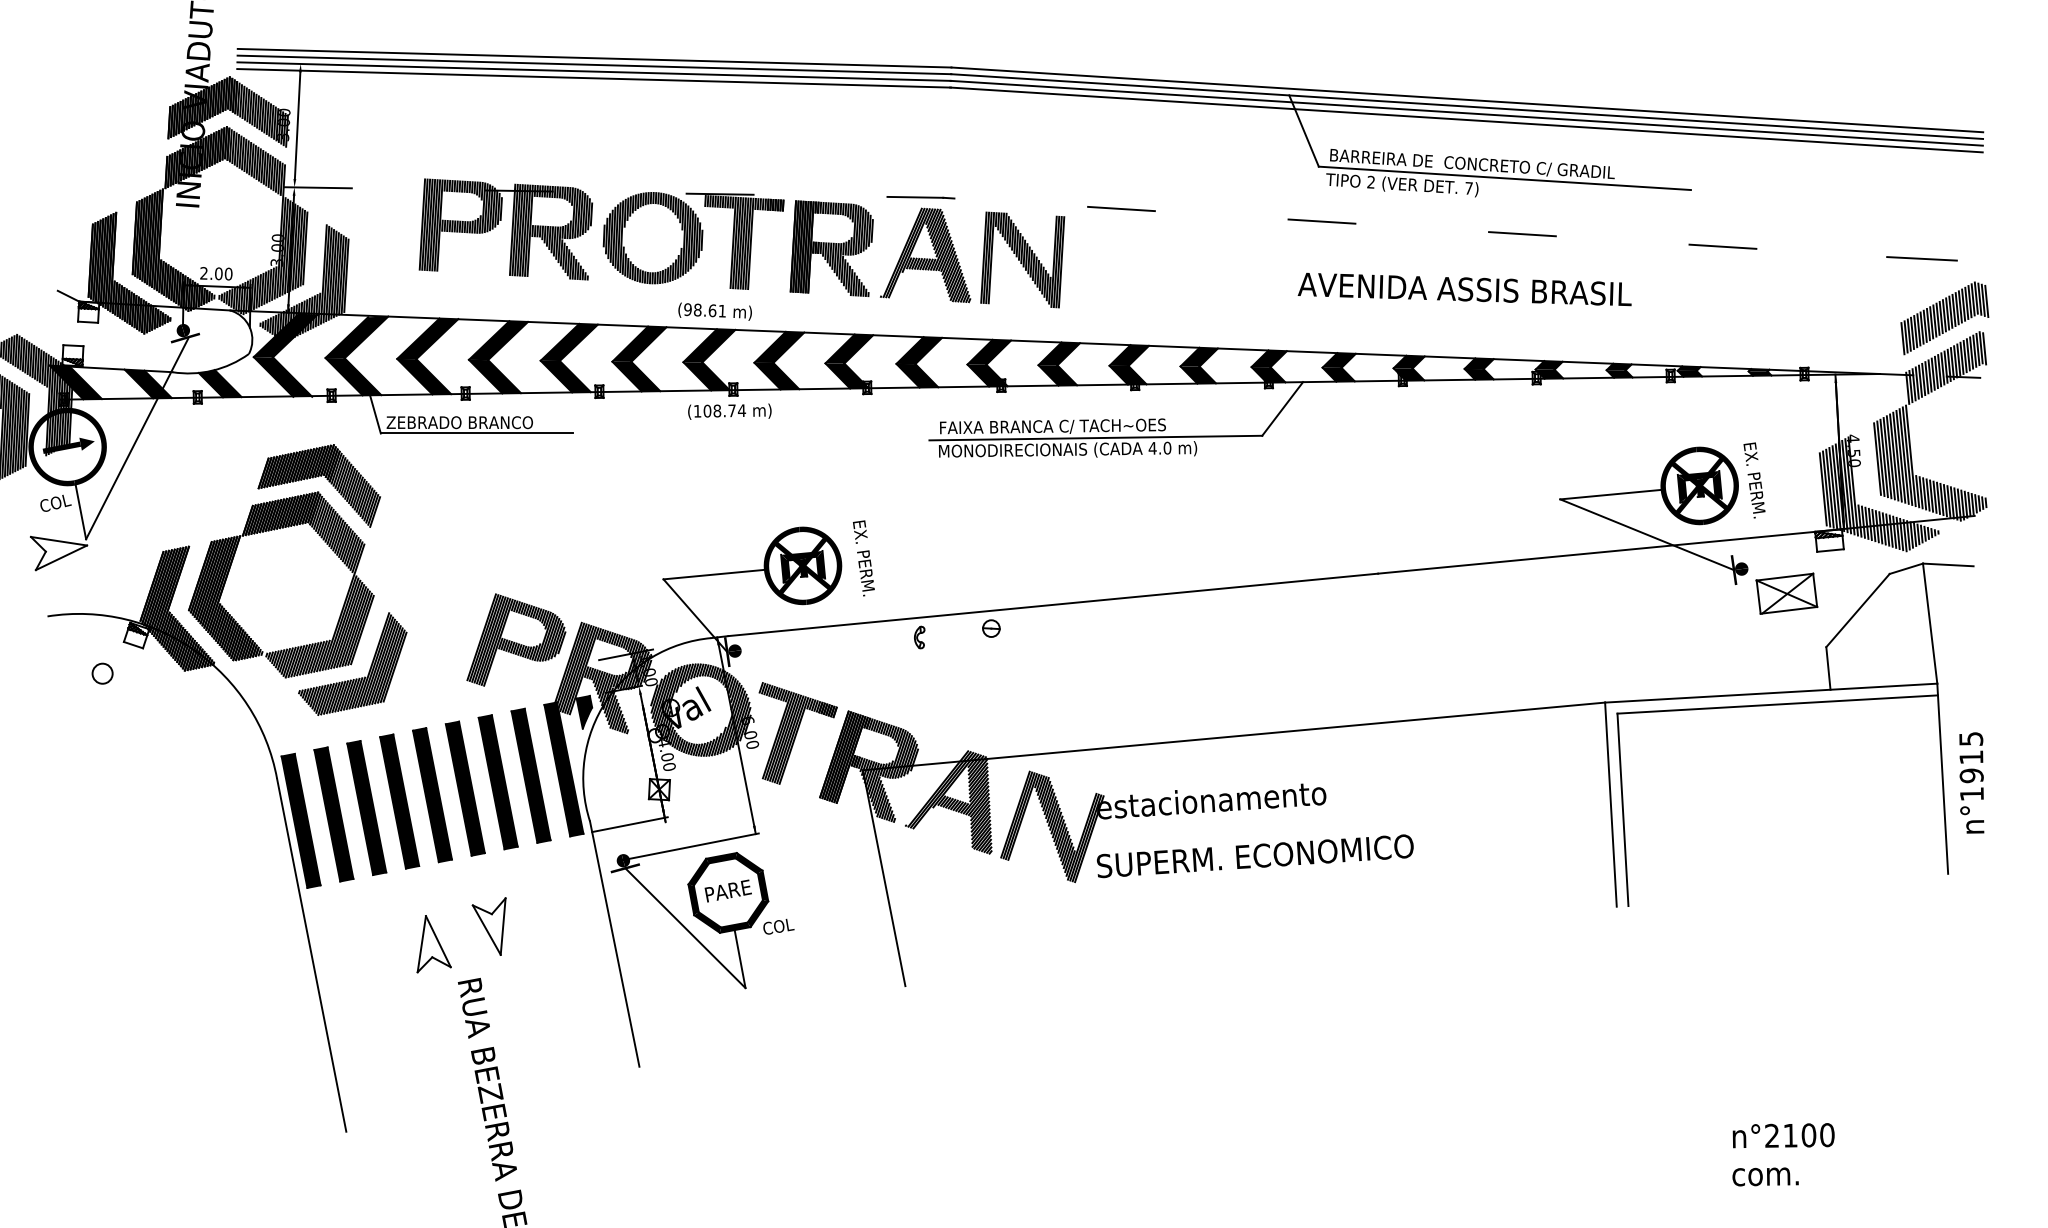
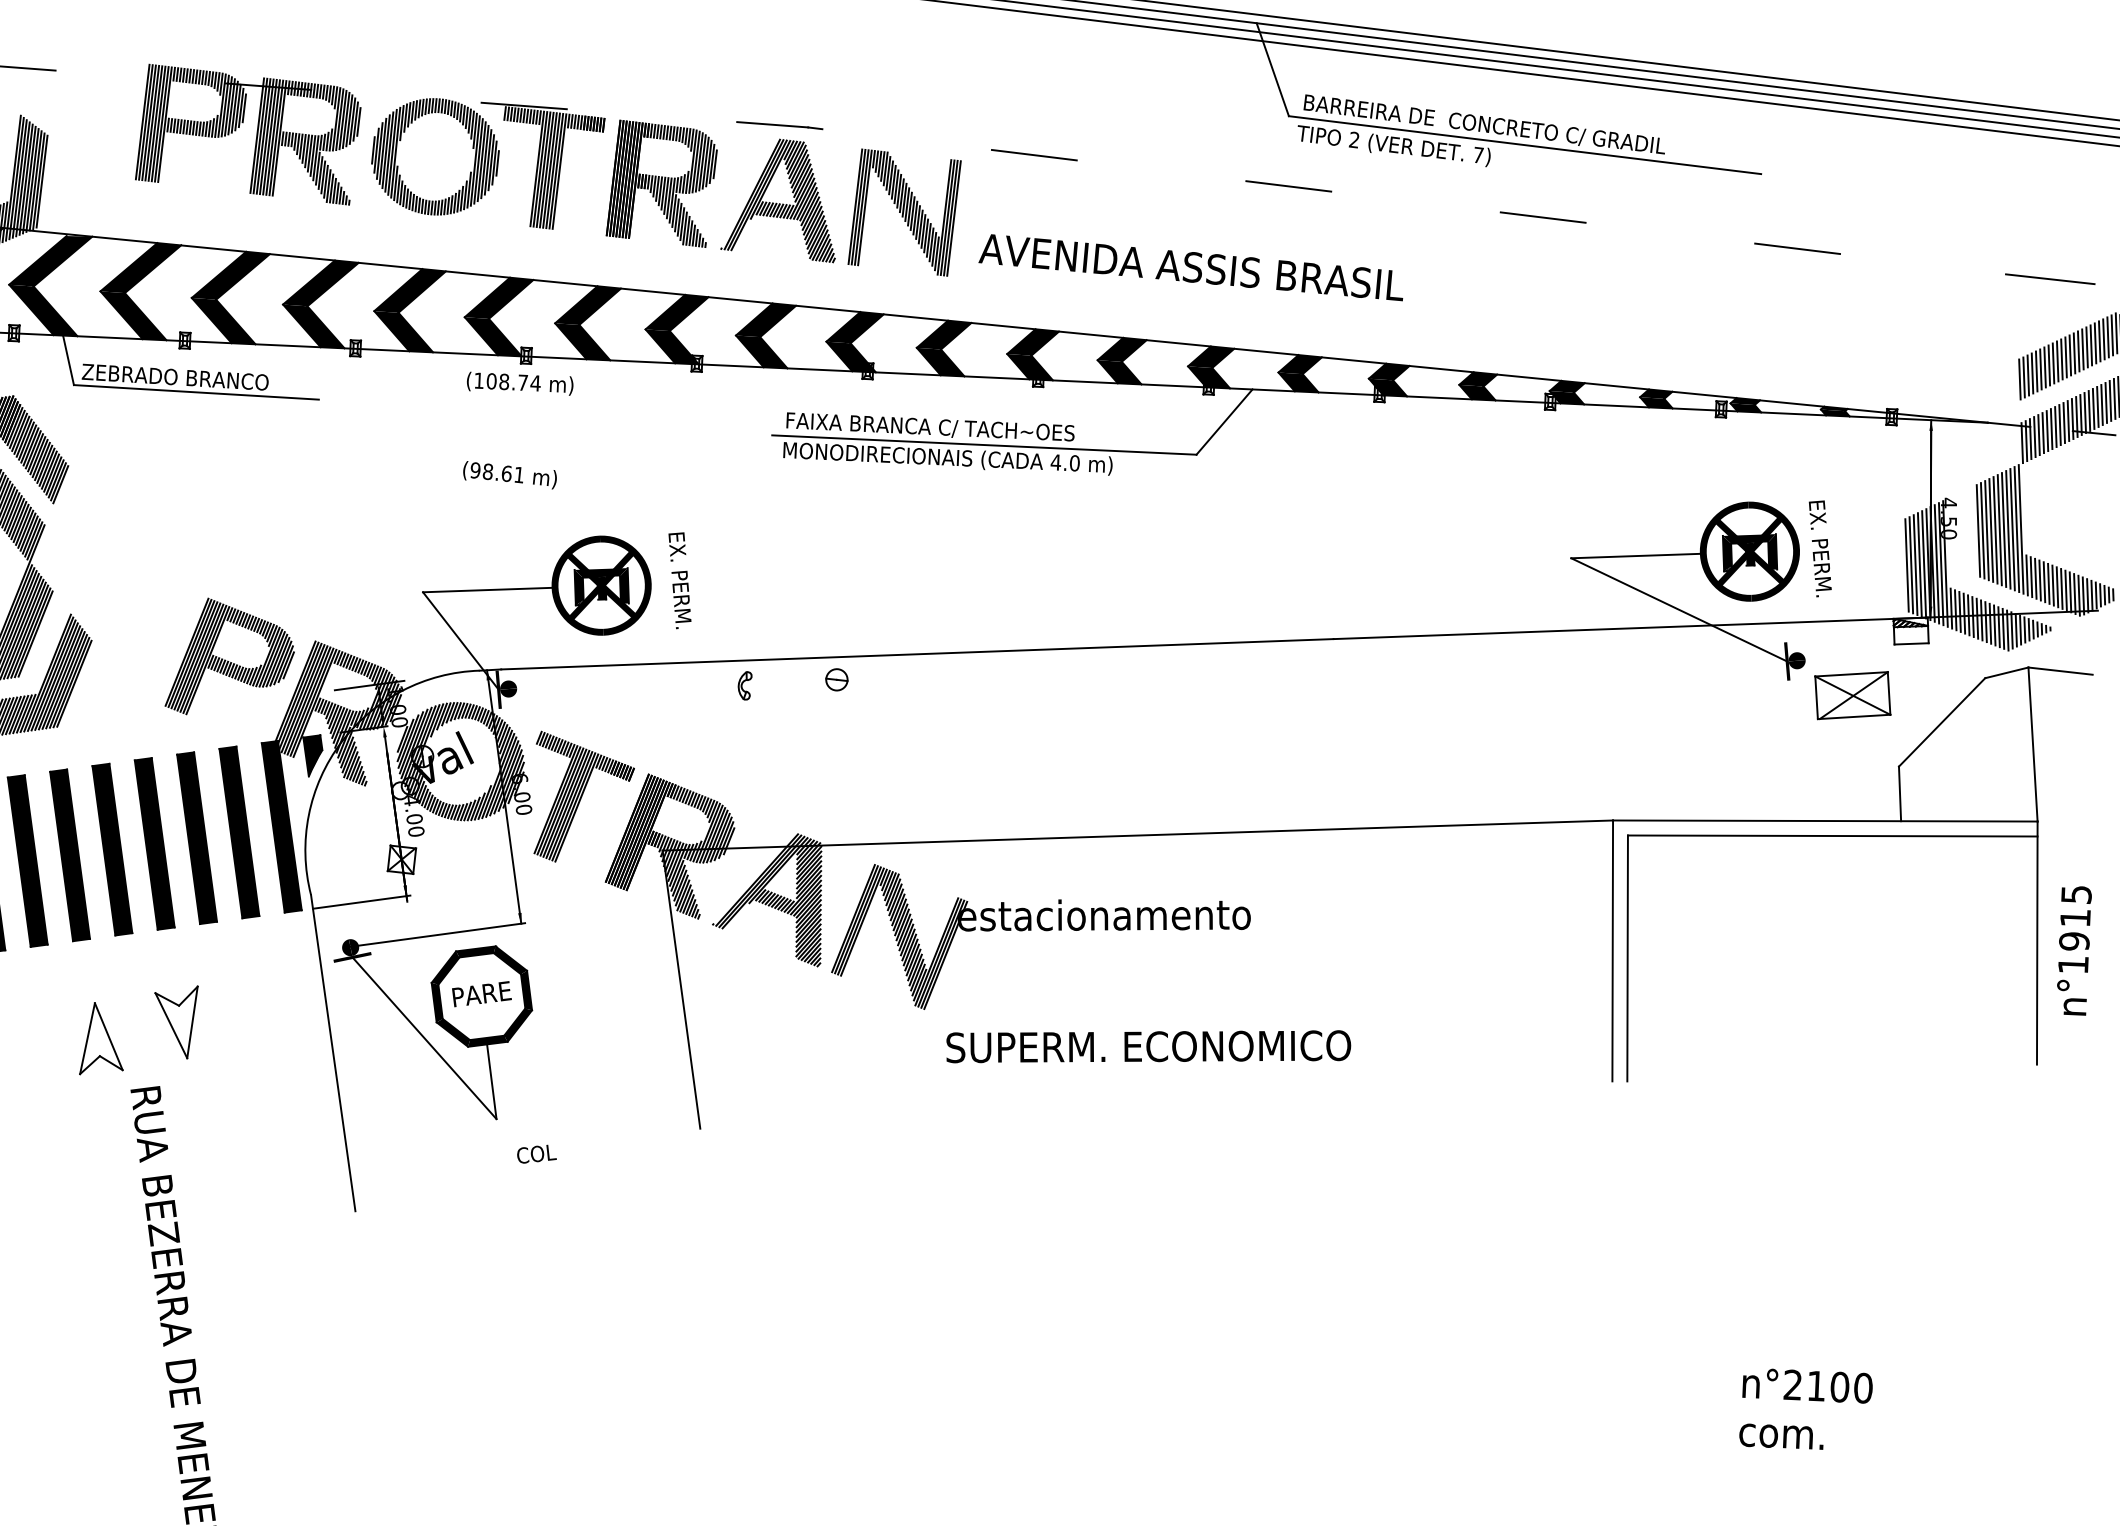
text: (1464, 289) -> (1191, 267), moved
text: (714, 311) -> (509, 474), moved
text: (1254, 856) -> (1147, 1047), moved
text: (778, 926) -> (536, 1153), moved

